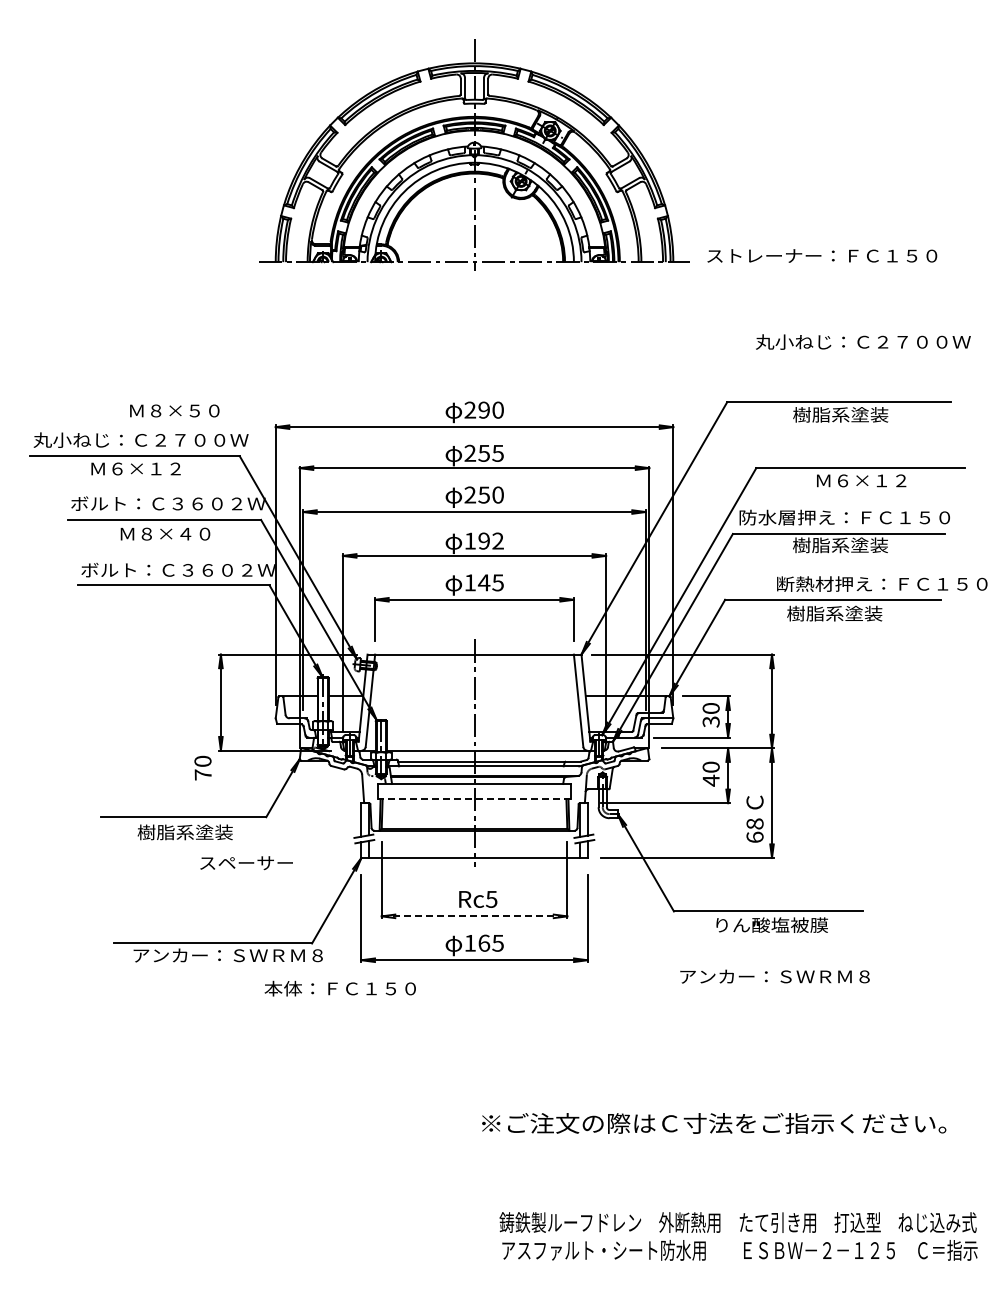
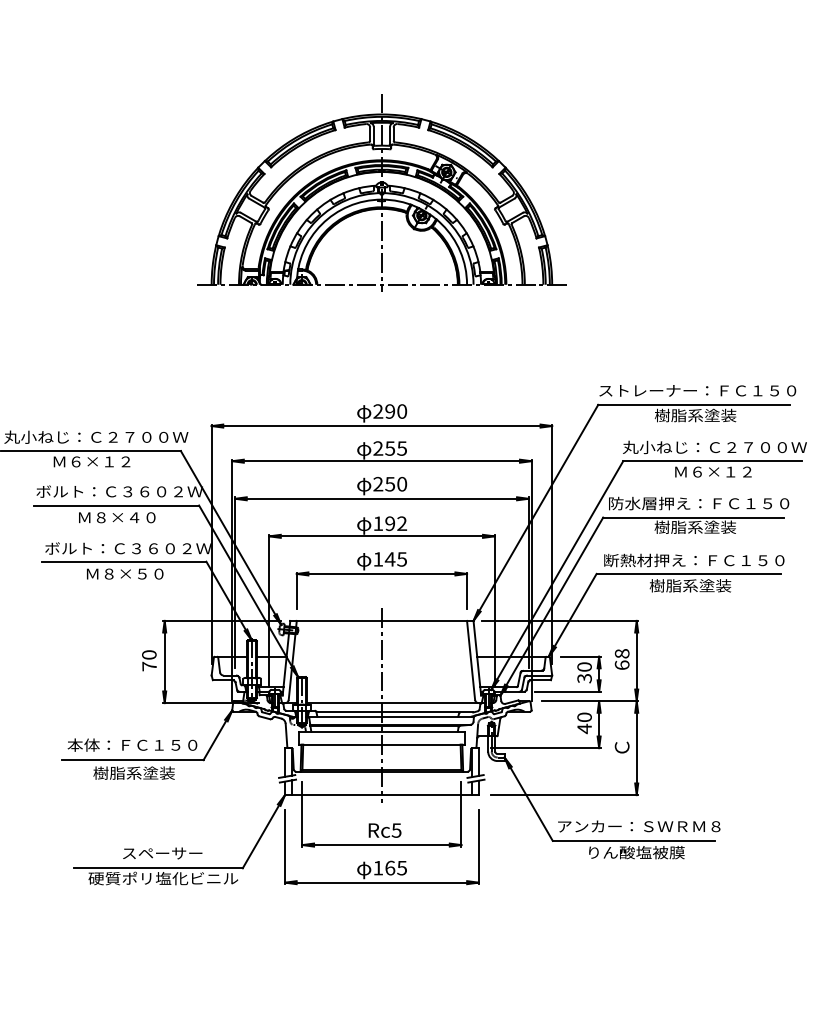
text: (822, 255) -> (697, 390), moved
text: (863, 341) -> (715, 446), moved
text: (174, 410) -> (124, 573), moved
text: (882, 583) -> (694, 559), moved
text: (202, 767) -> (148, 660), moved
line: (474, 799) -> (381, 744), dashed -> solid
text: (754, 830) -> (621, 659), moved
text: (246, 863) -> (162, 853), moved
line: (474, 916) -> (381, 845), dashed -> solid
text: (227, 955) -> (170, 878), アンカー：ＳＷＲＭ８ -> 硬質ポリ塩化ビニル
text: (774, 976) -> (638, 826), moved
text: (339, 988) -> (131, 744), moved

